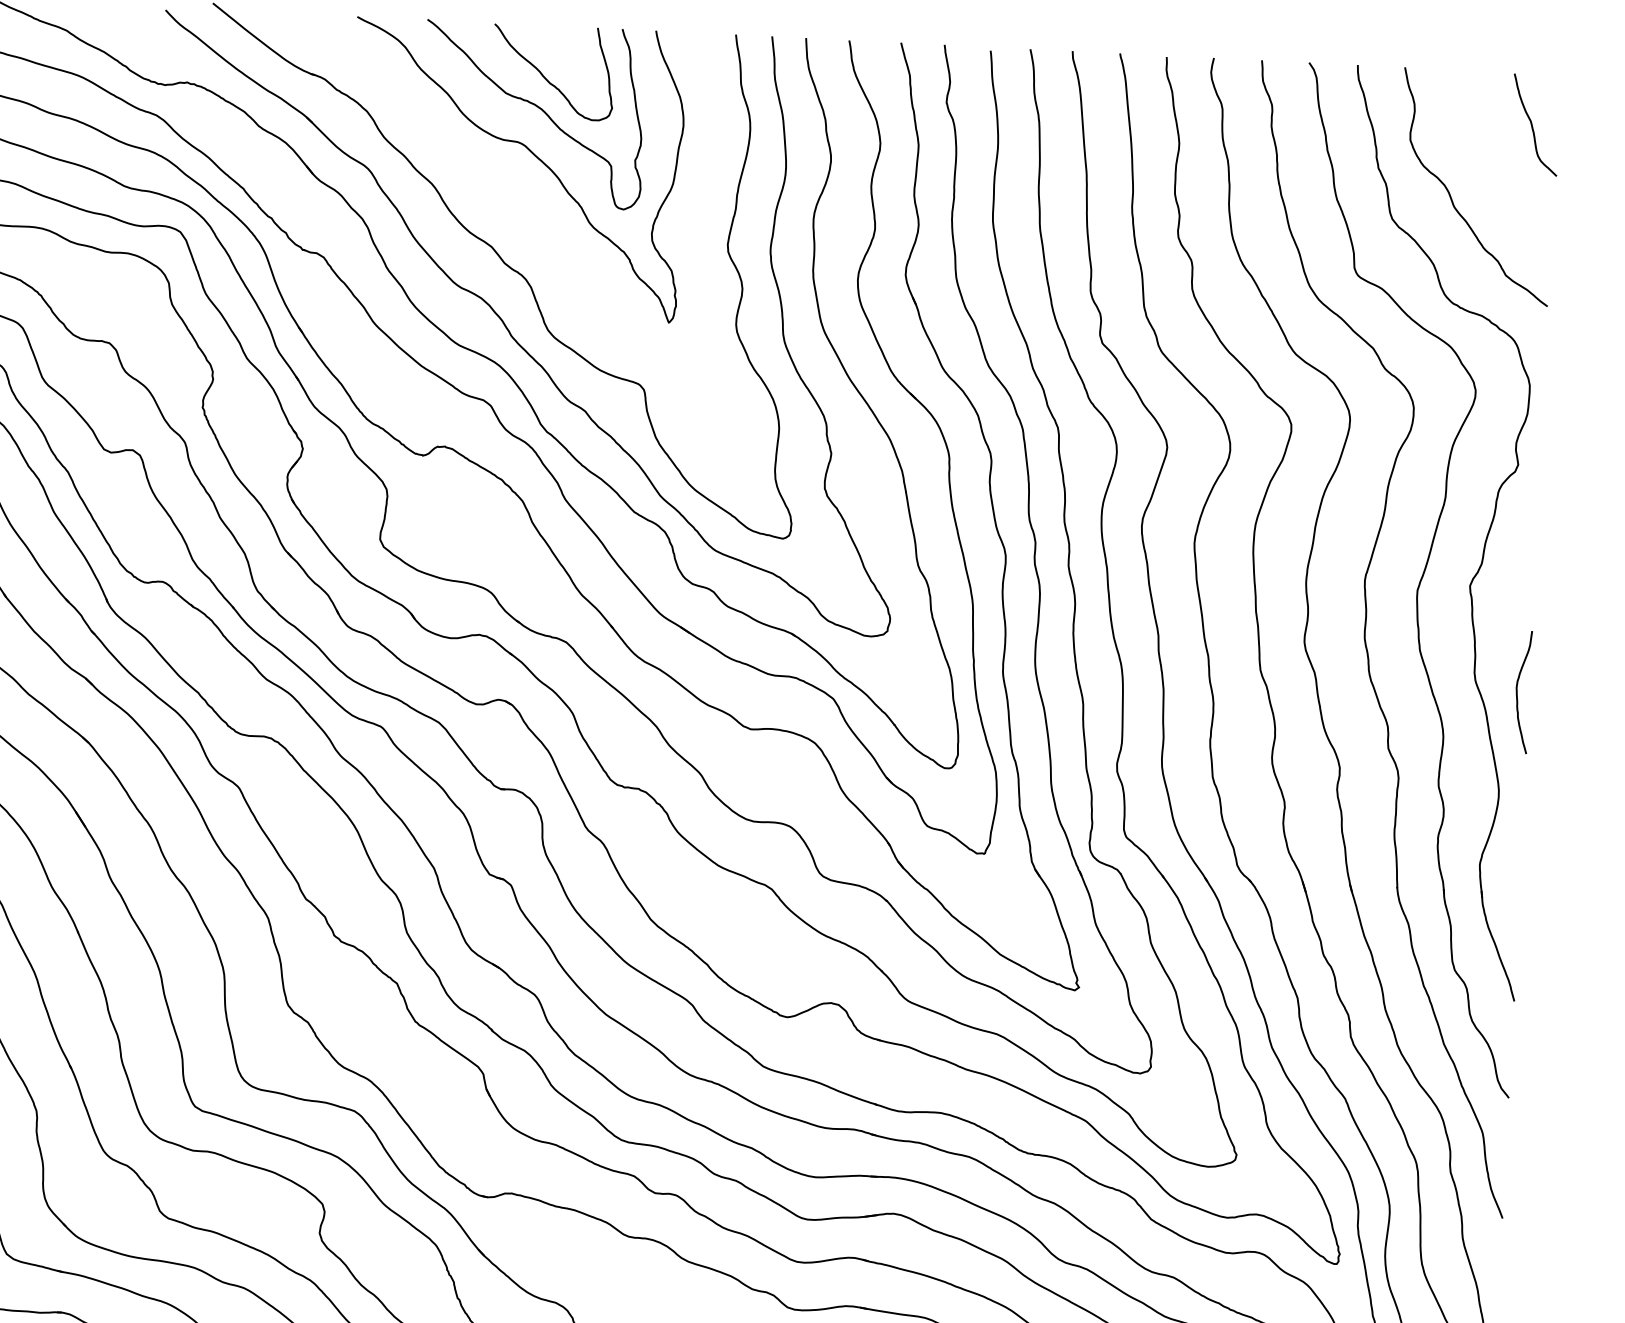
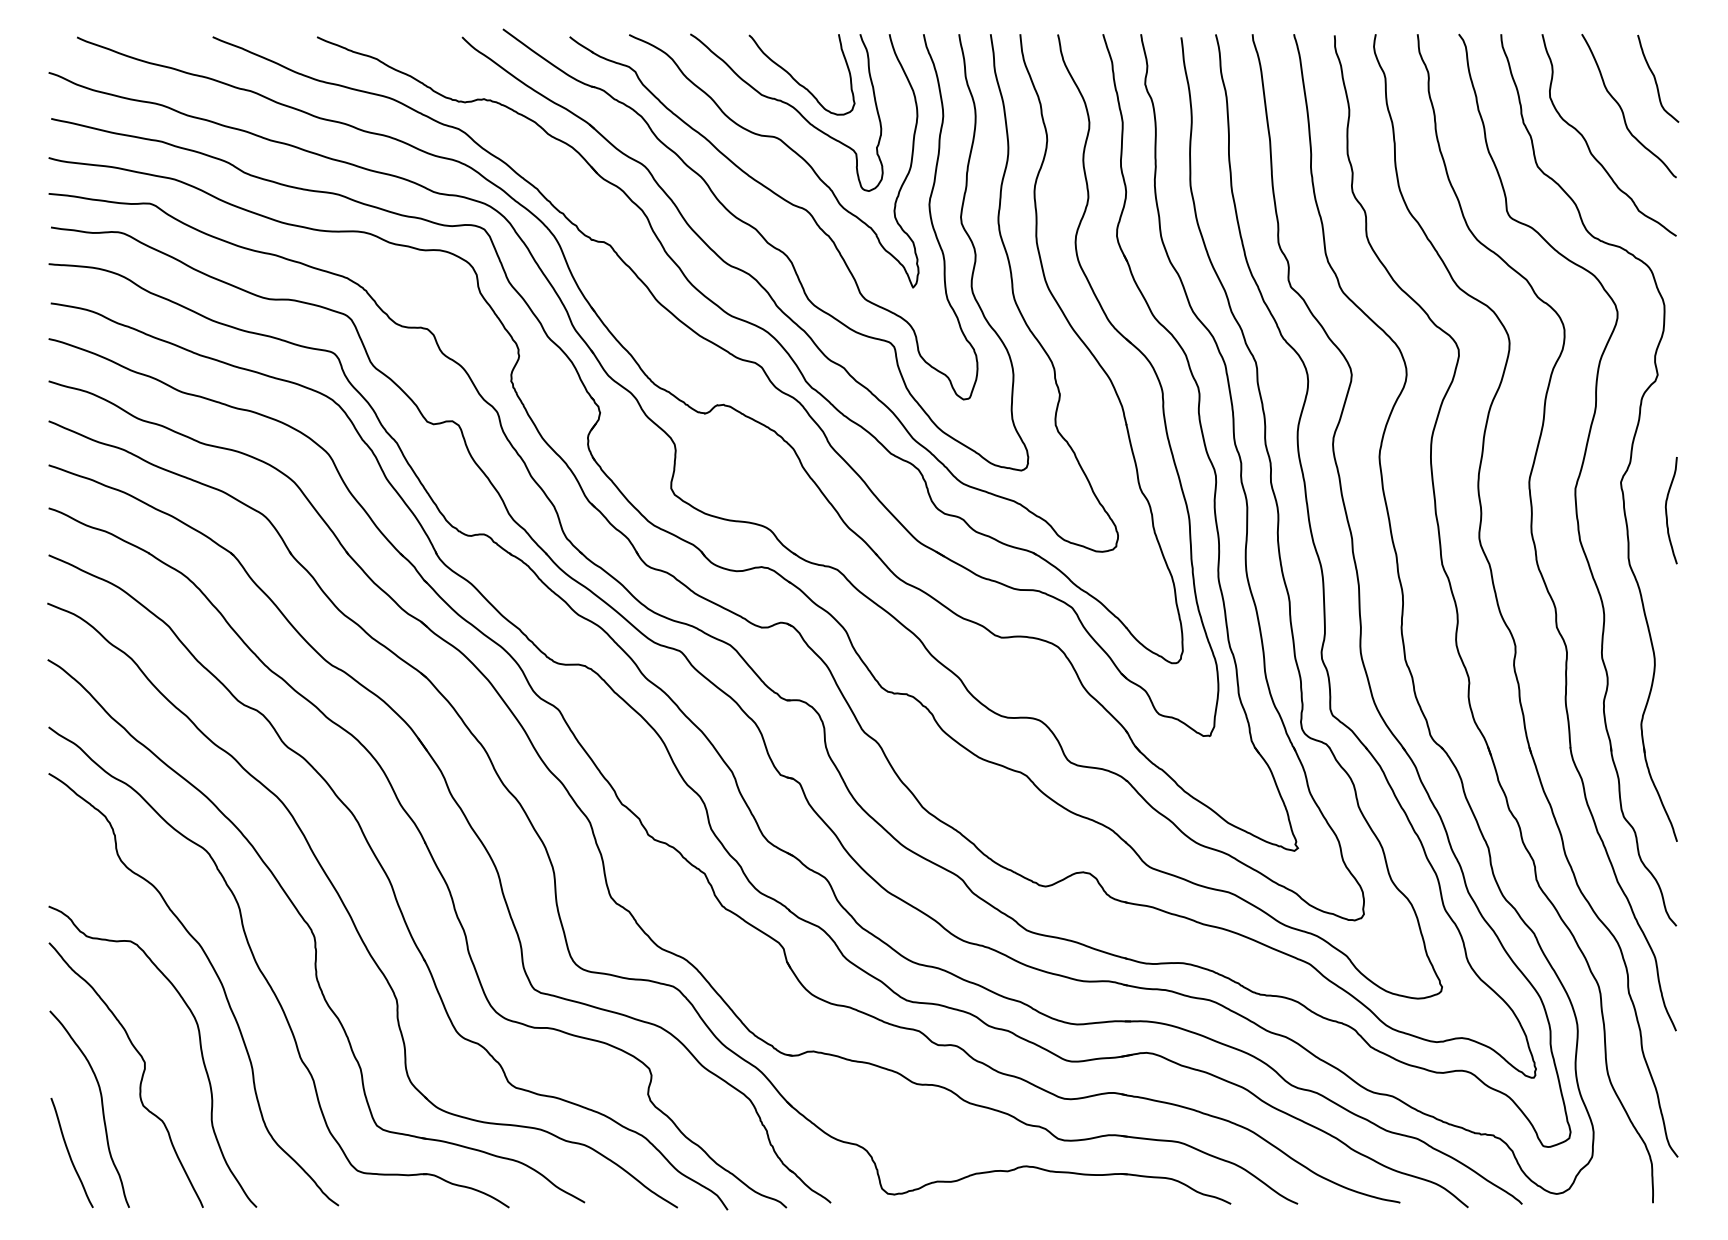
curve: (1492, 158) -> (1622, 109), added
part: (525, 215) -> (783, 200), added
curve: (1518, 693) -> (1667, 511), moved

